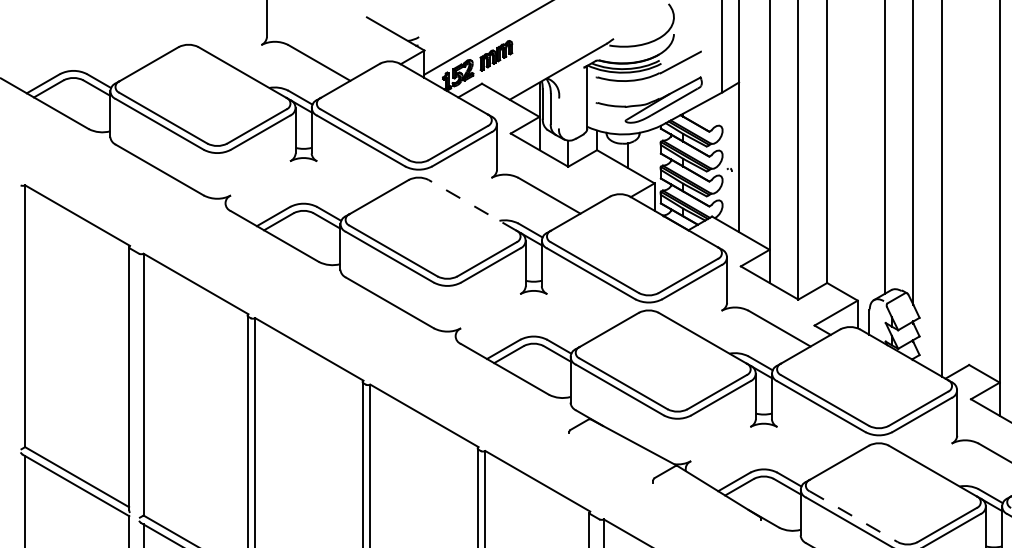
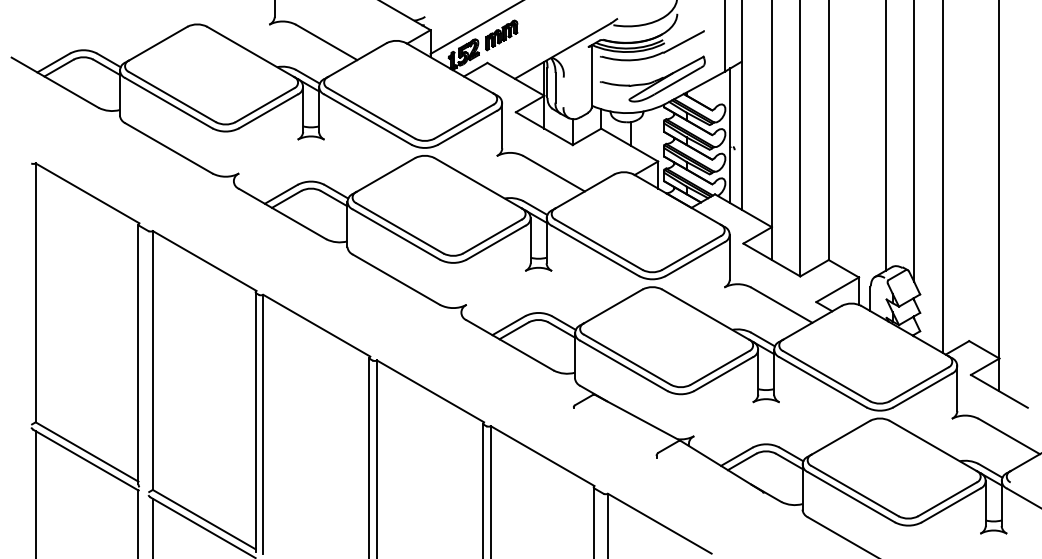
line: (727, 157) -> (730, 135), added
line: (471, 205) -> (477, 183), dashed -> solid
line: (854, 517) -> (855, 491), dashed -> solid

